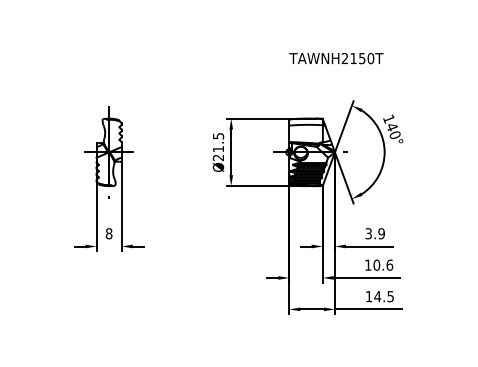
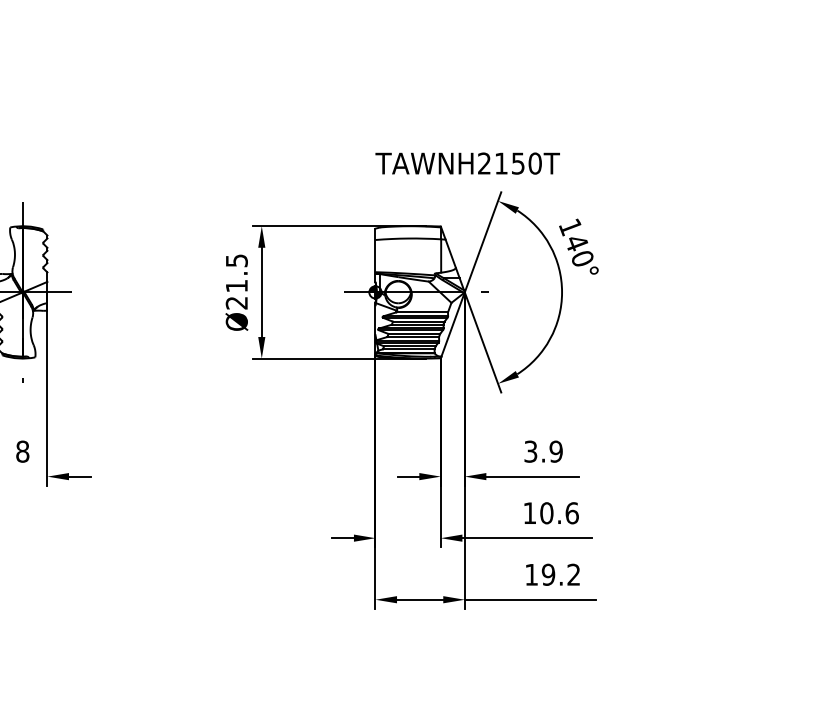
text: (336, 58) -> (467, 163), moved
text: (383, 296) -> (559, 574), 14.5 -> 19.2

